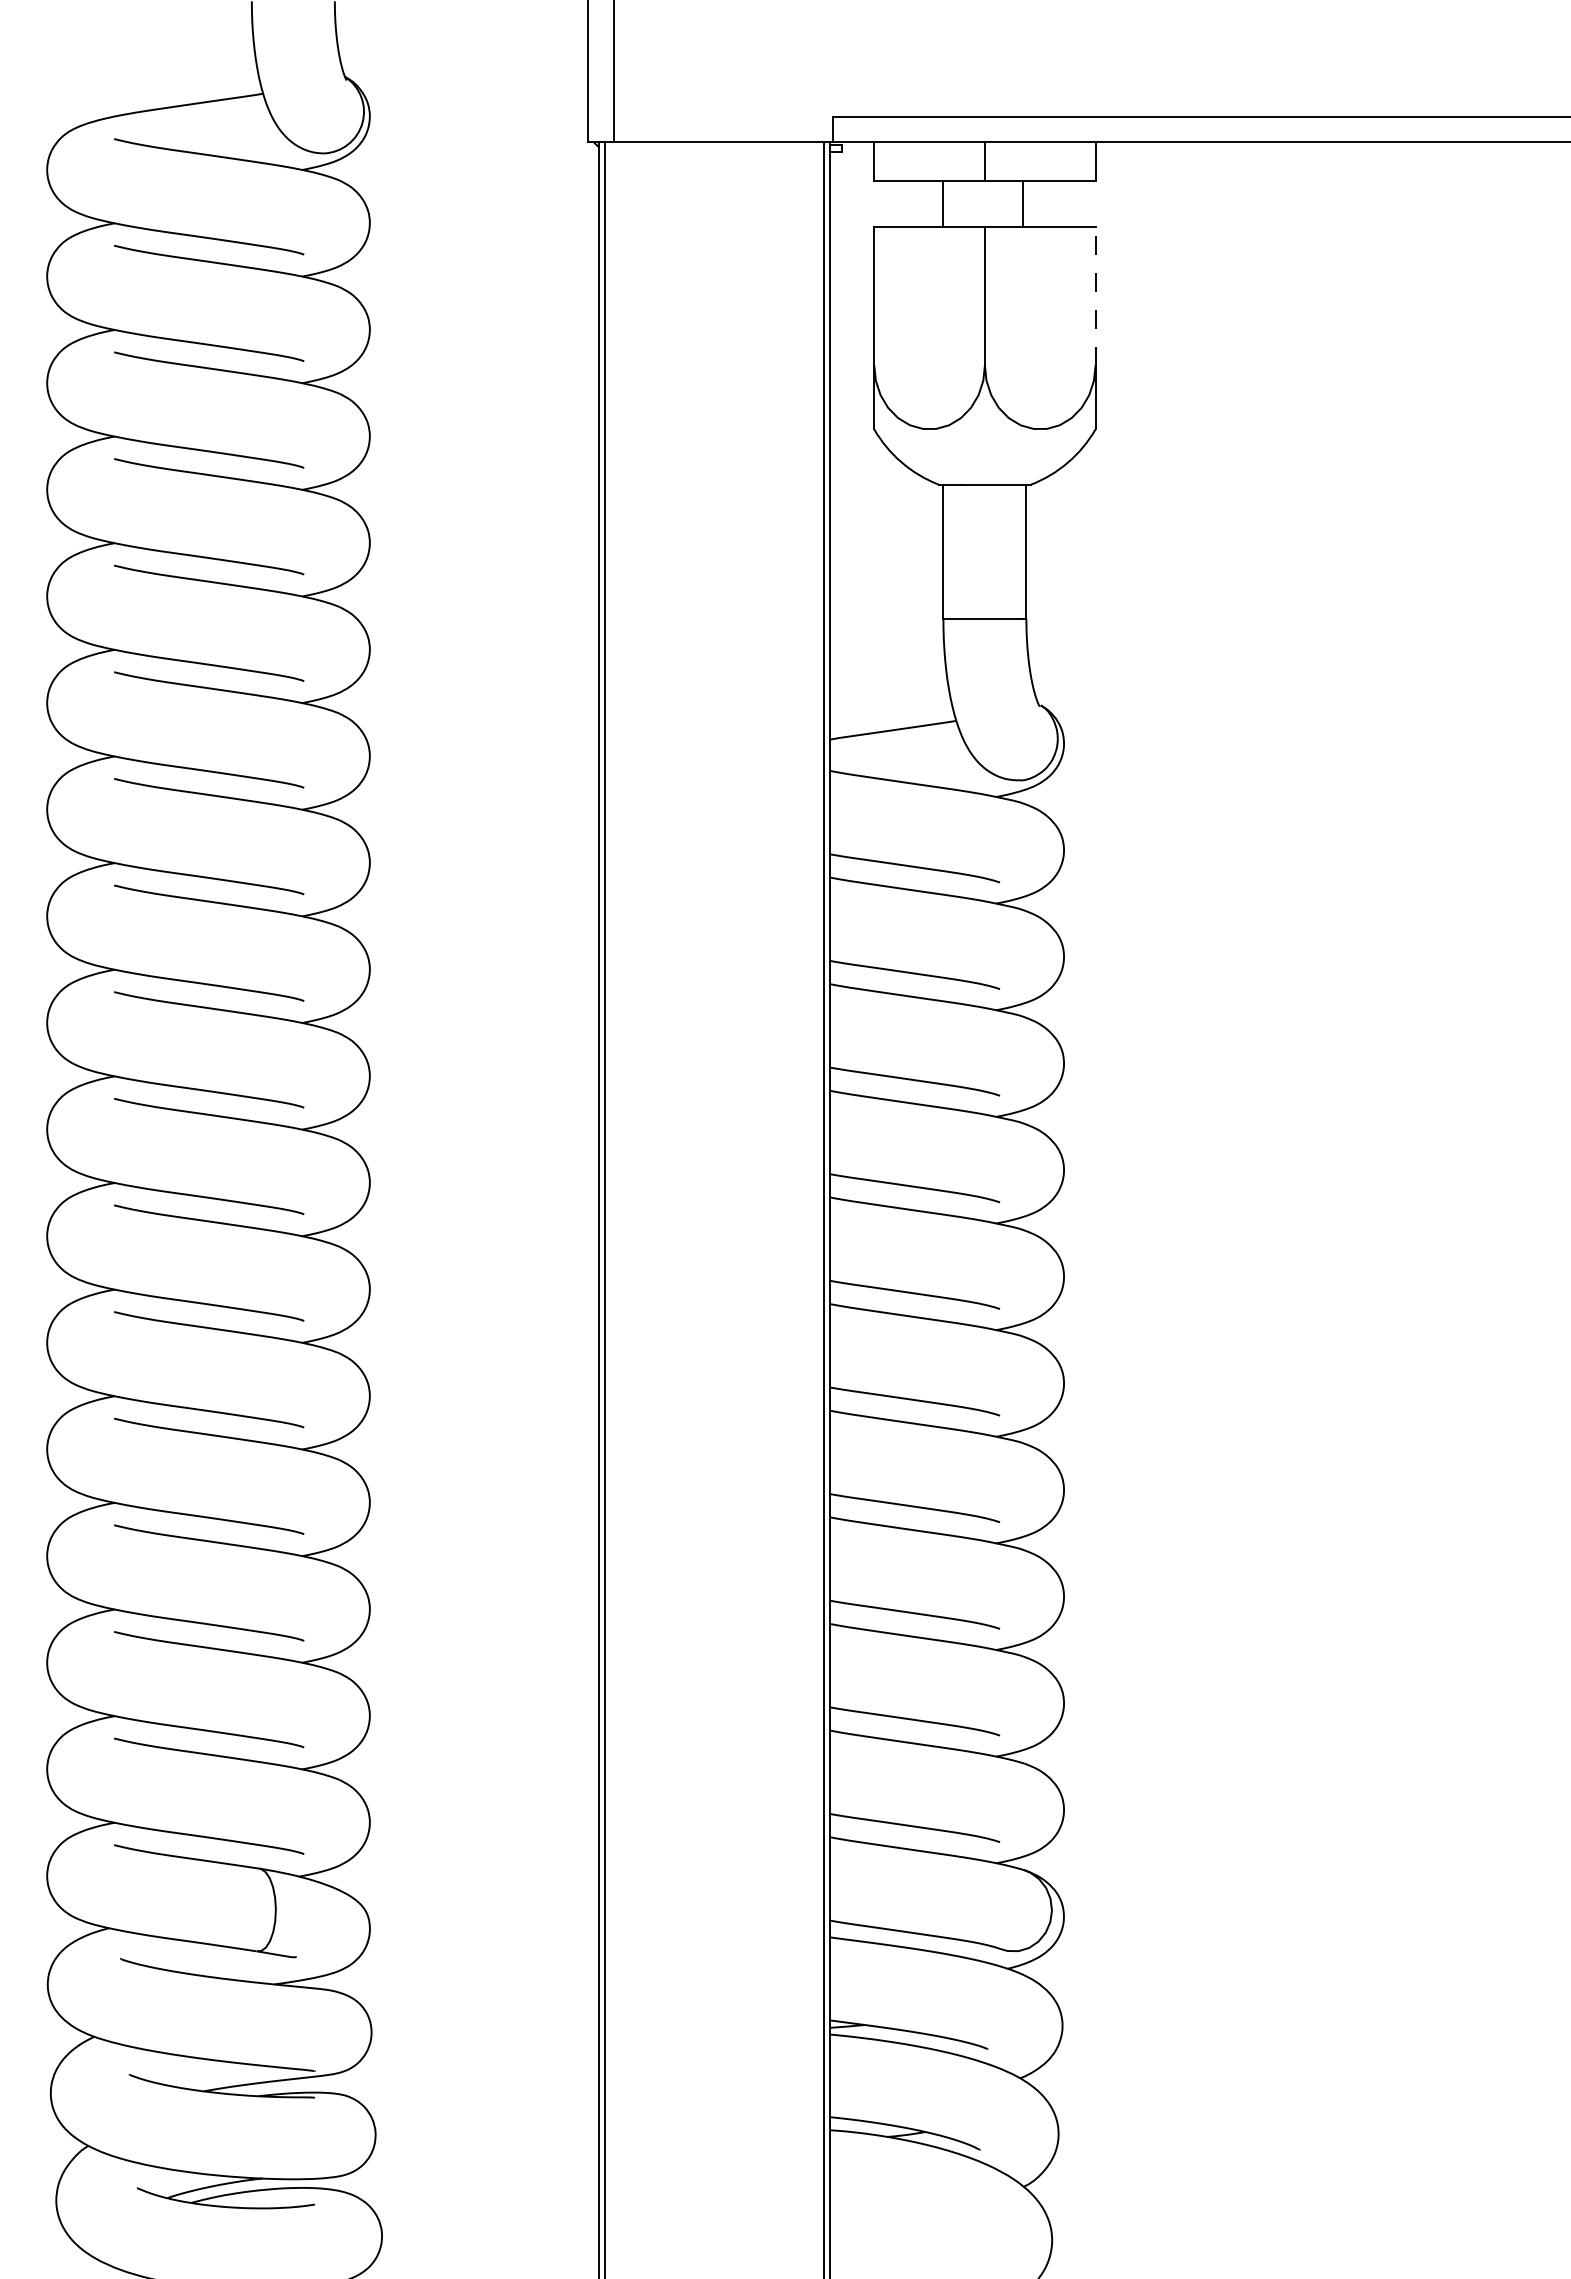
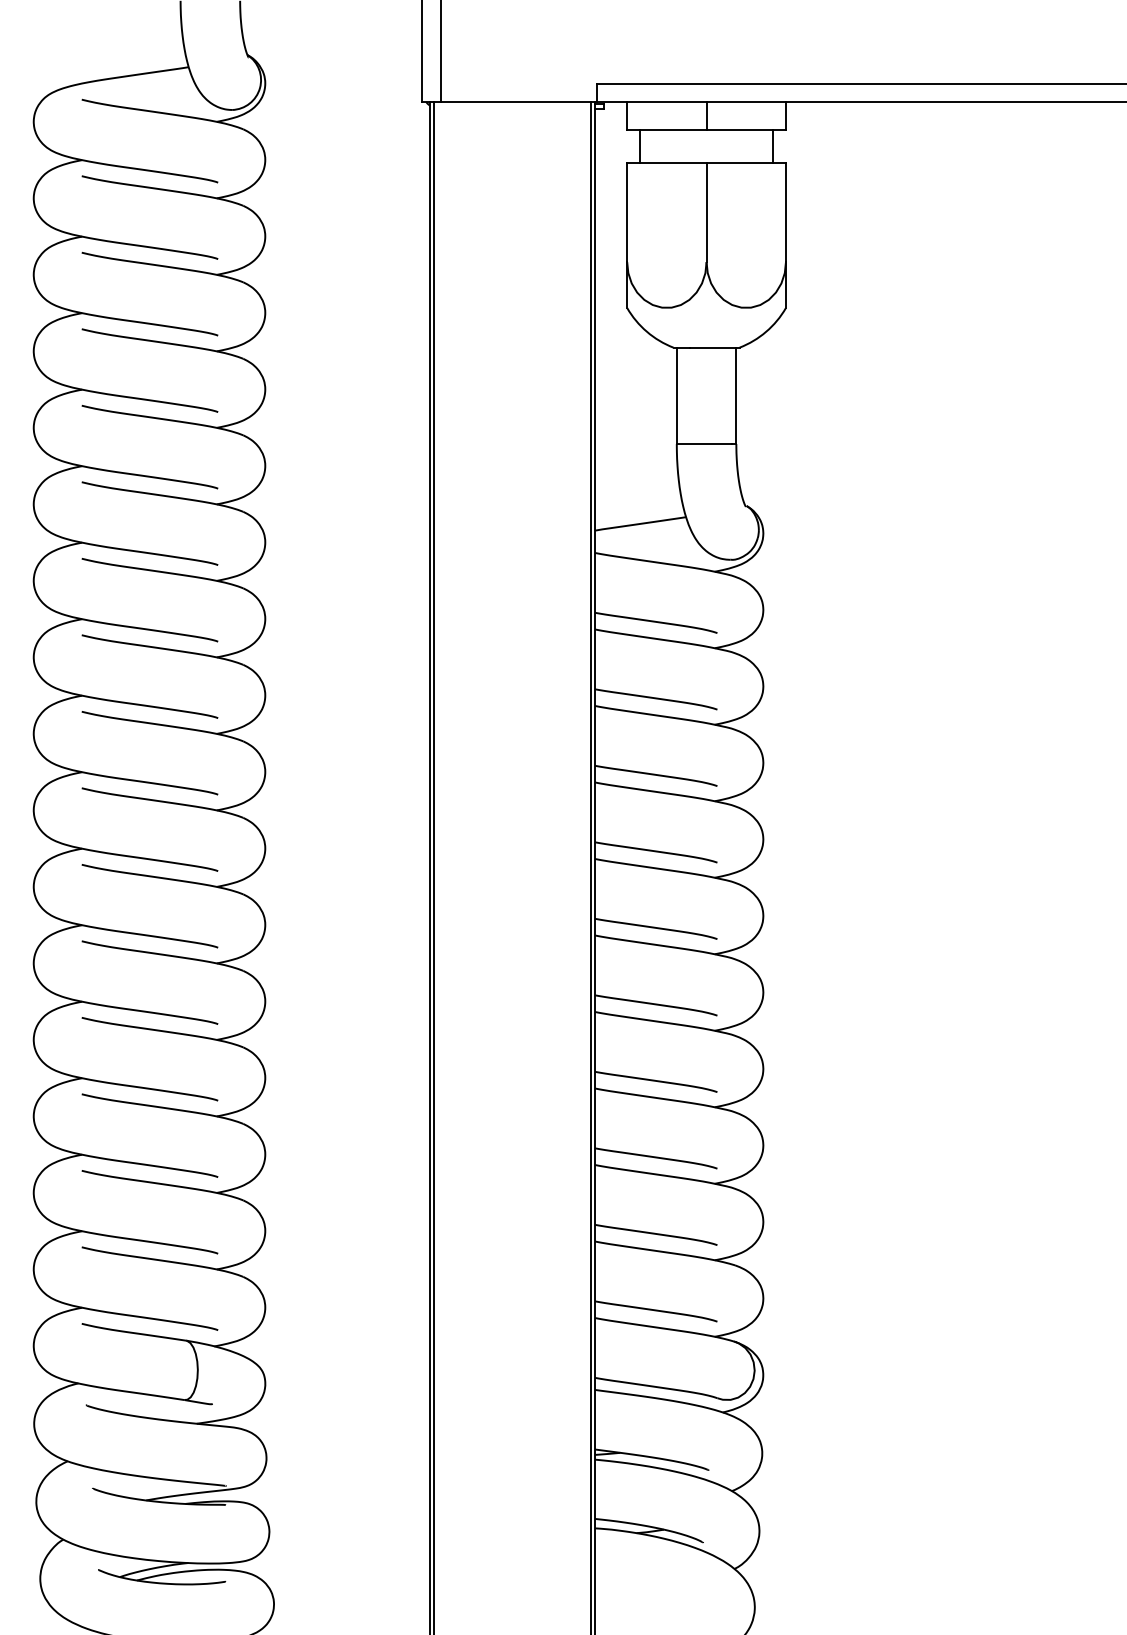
line: (942, 204) -> (640, 146), moved
line: (1023, 204) -> (773, 146), moved
line: (1095, 295) -> (785, 211), dashed -> solid

